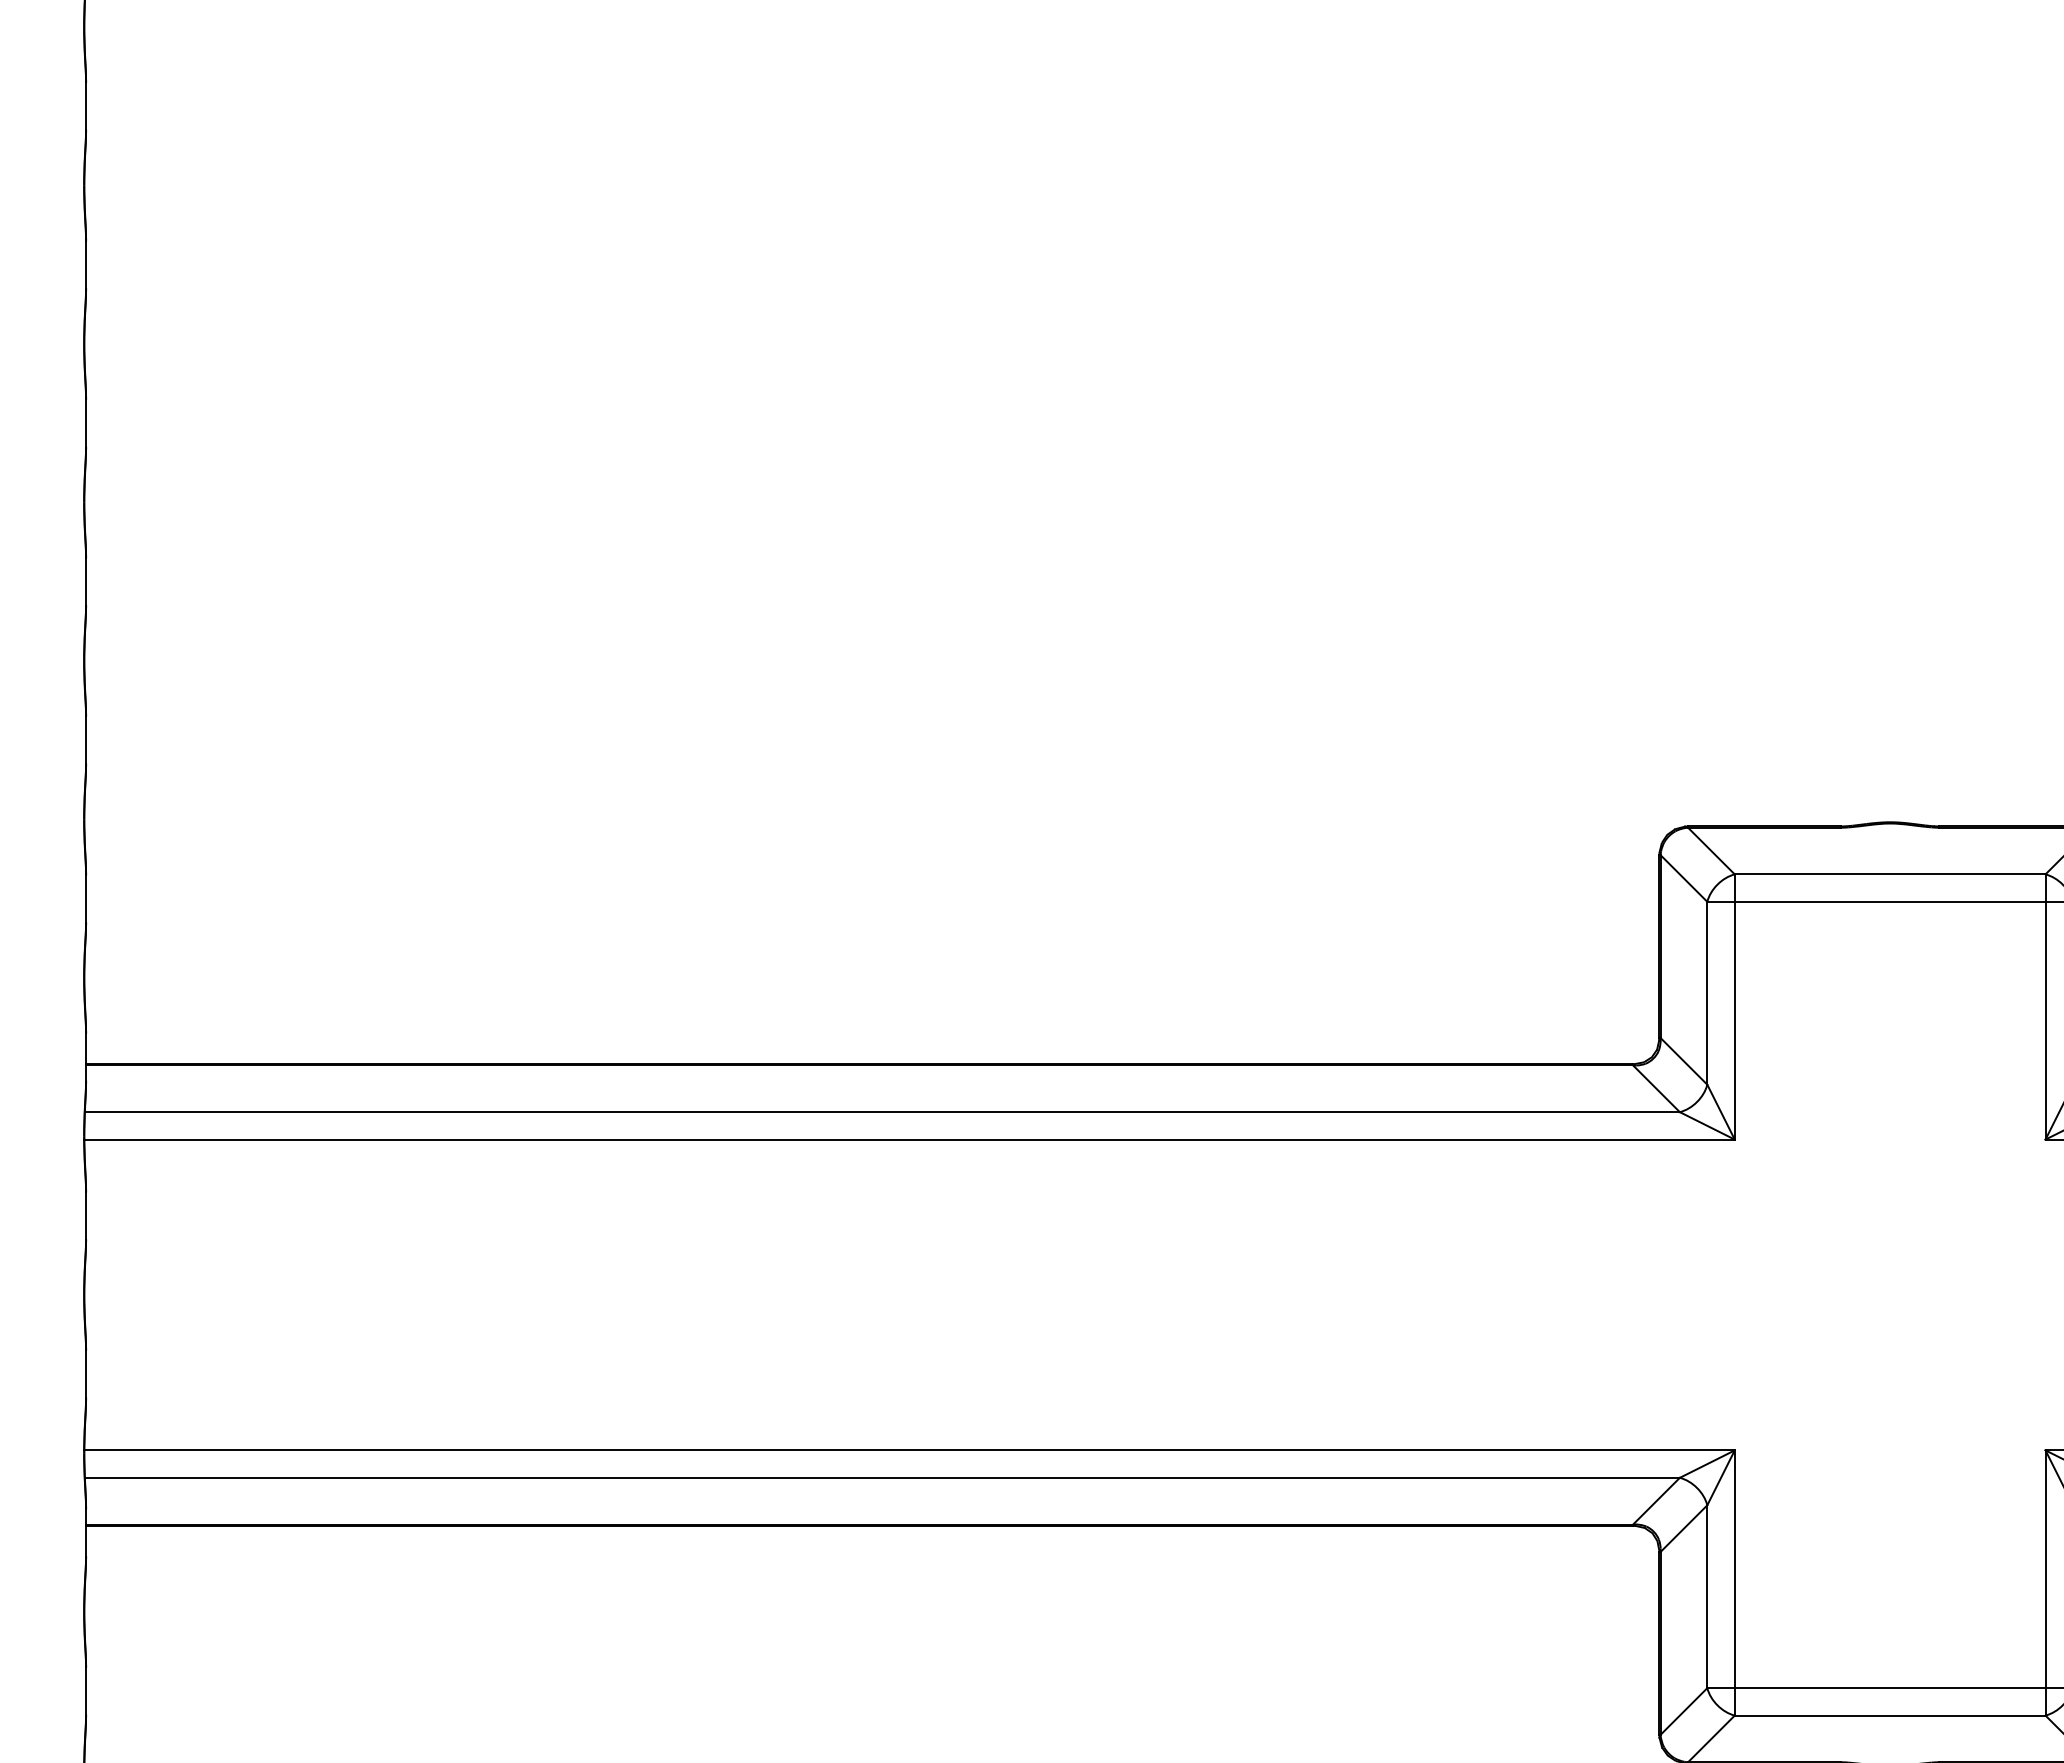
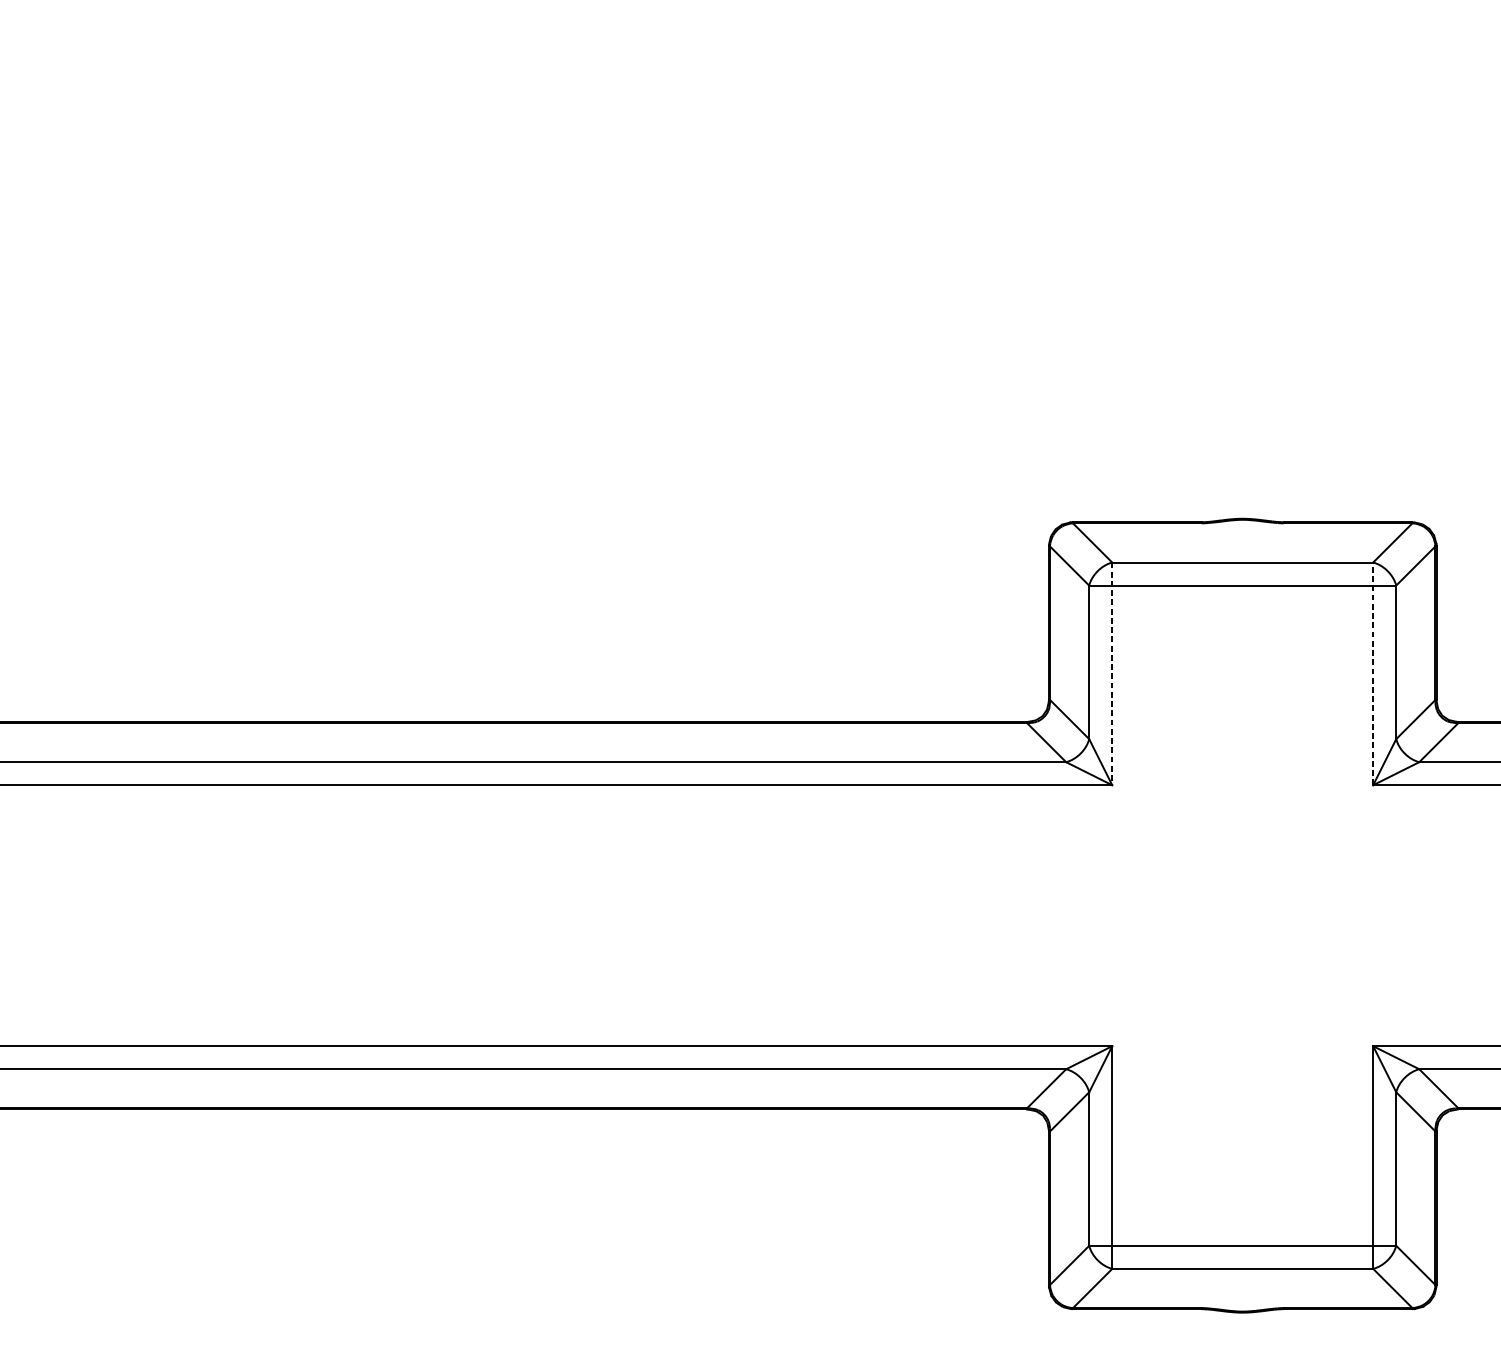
line: (1734, 1007) -> (1112, 674), solid -> dashed
line: (2045, 1007) -> (1373, 674), solid -> dashed

